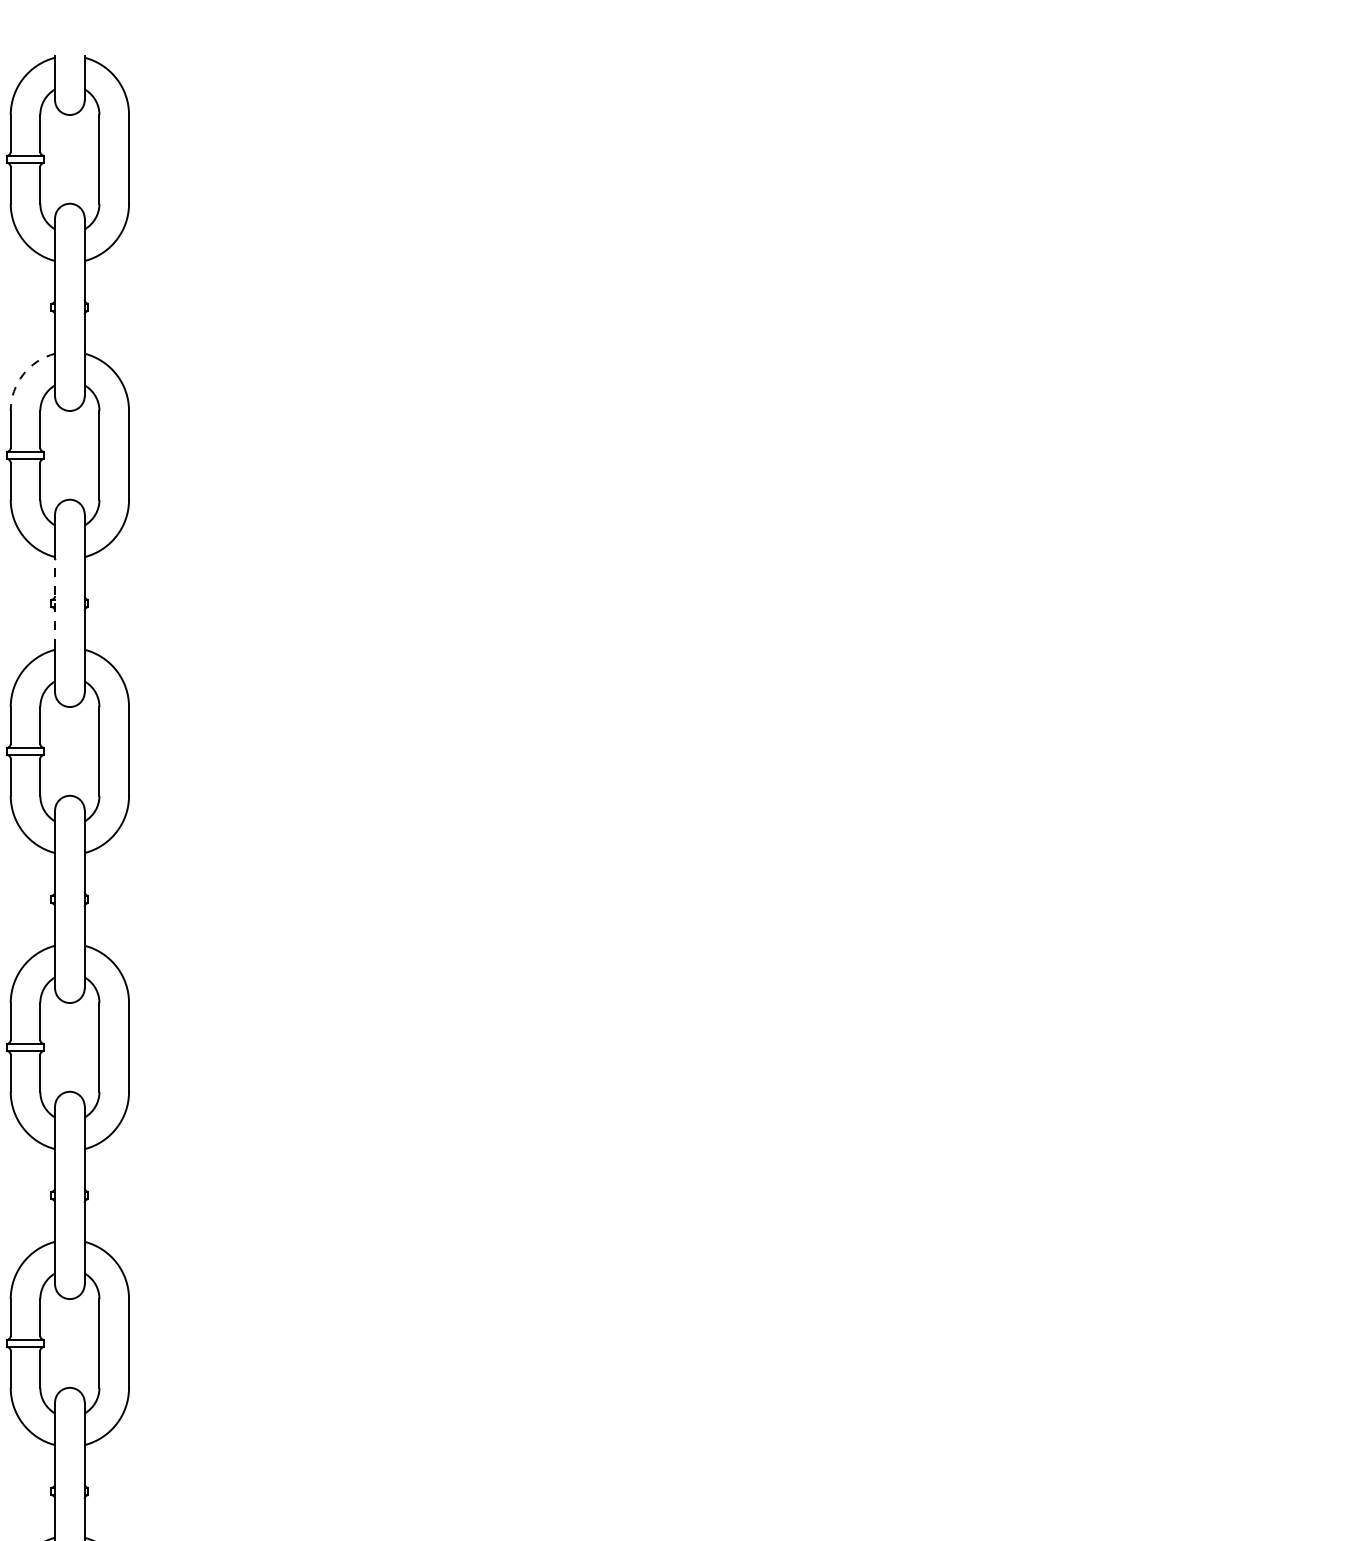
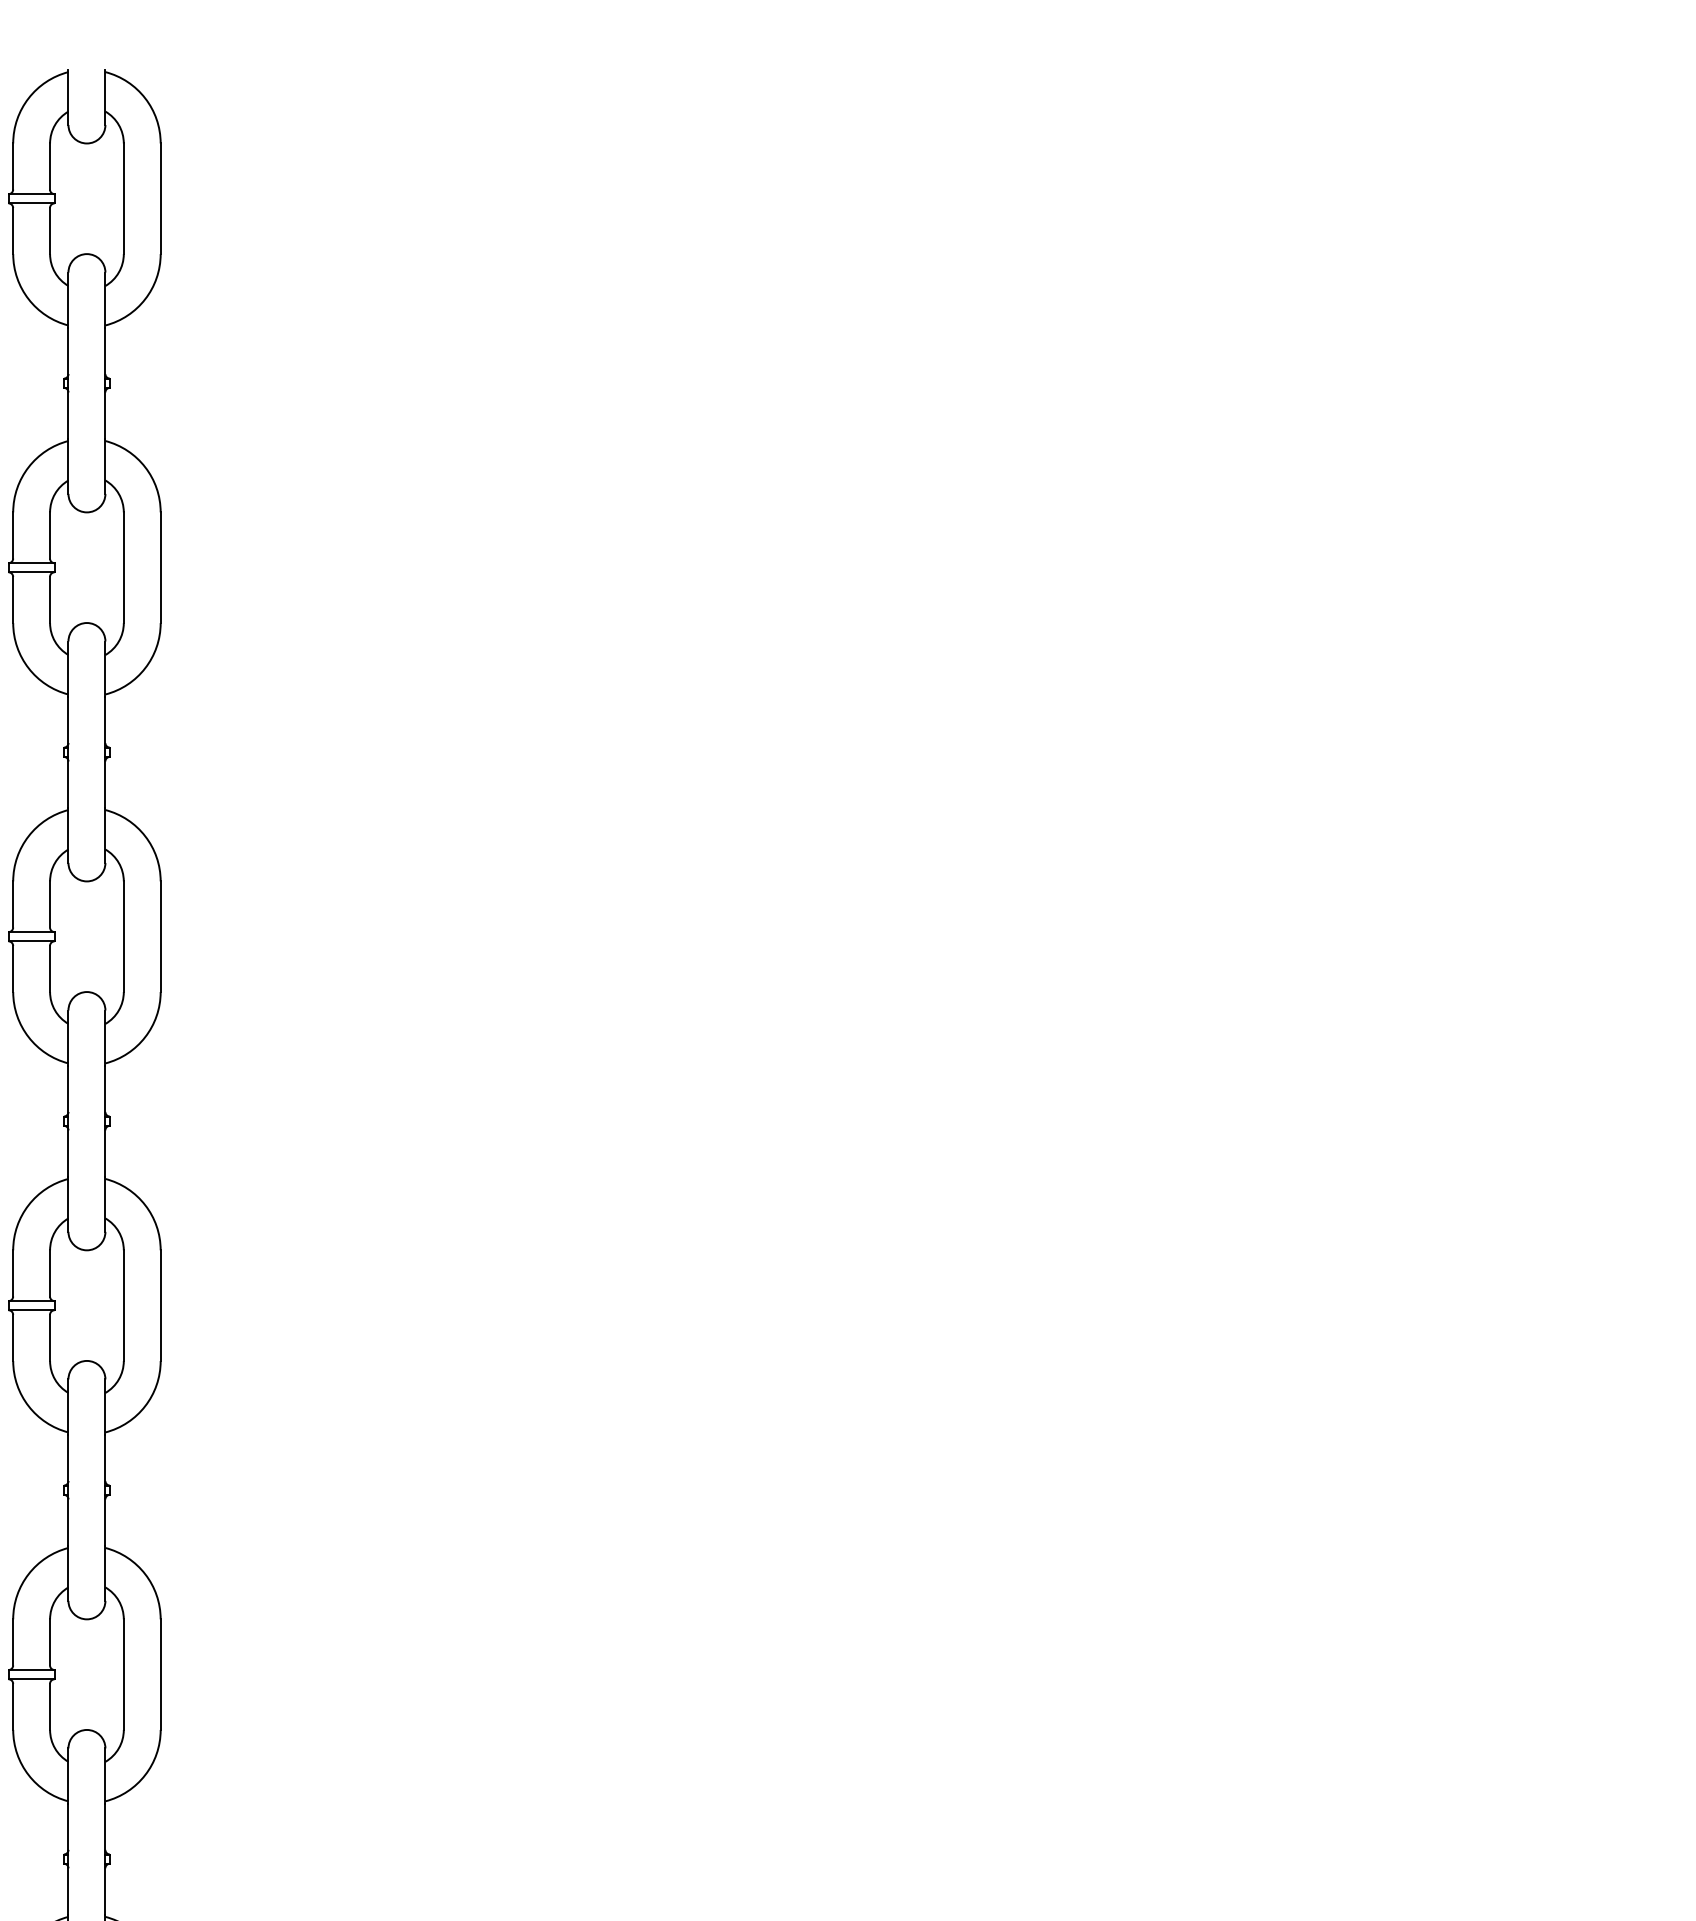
arc: (23, 374) -> (28, 467), dashed -> solid
line: (55, 602) -> (68, 751), dashed -> solid

